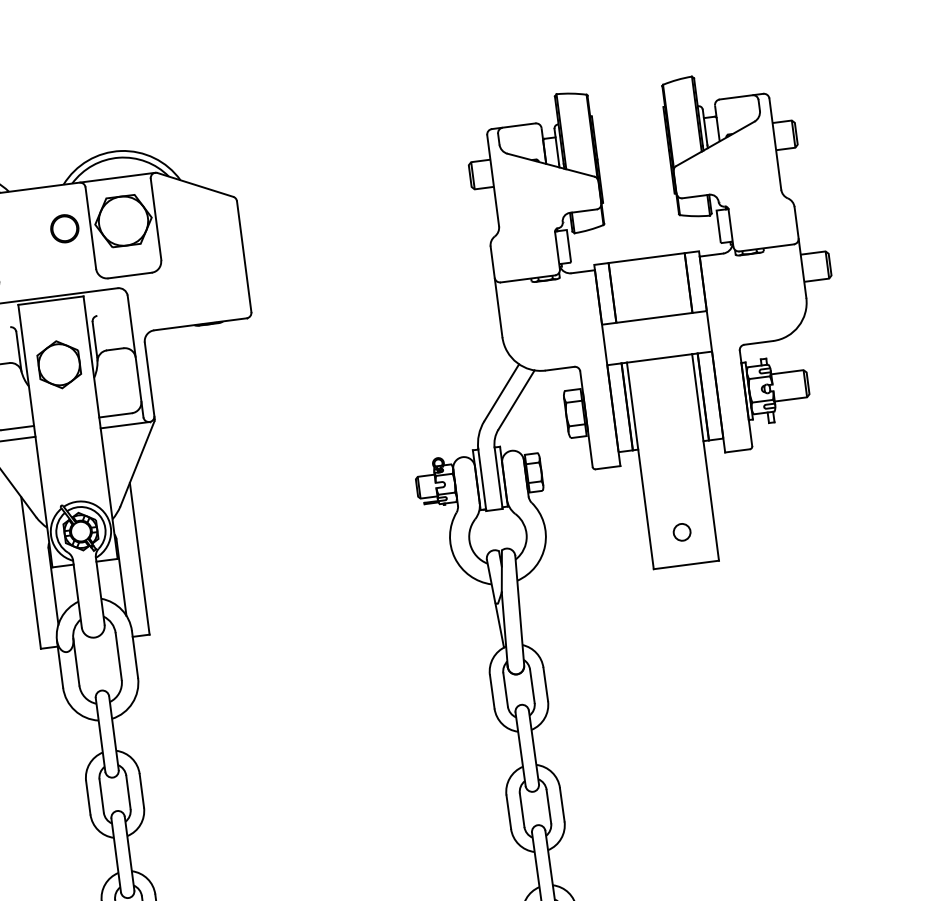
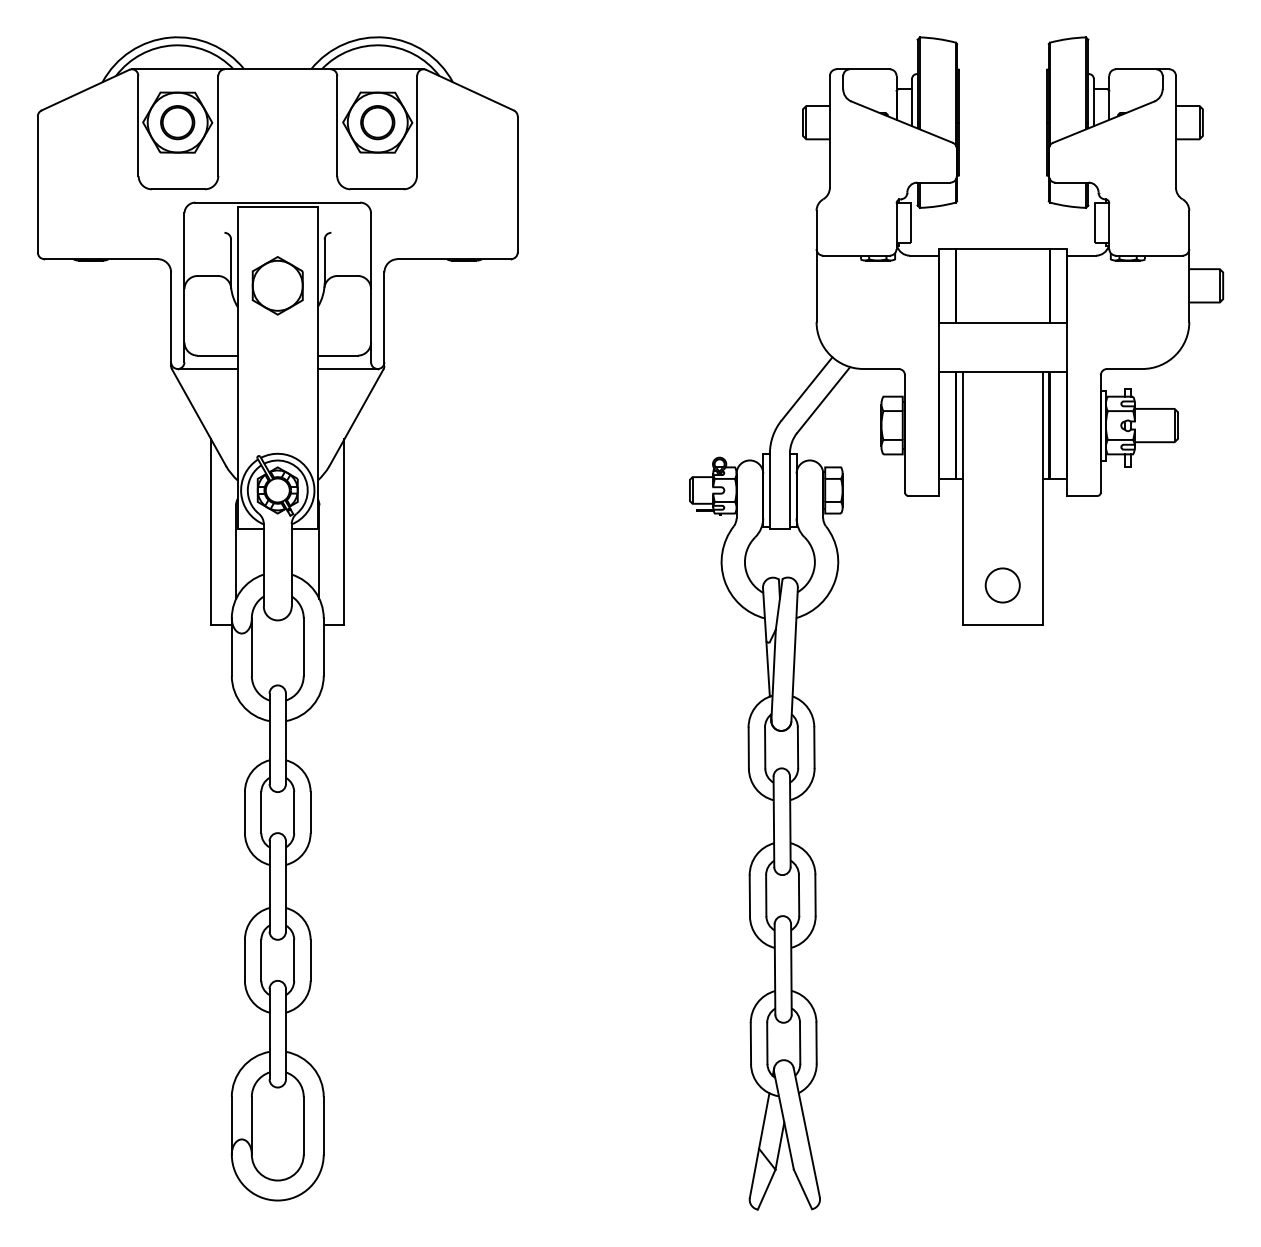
part: (64, 228) -> (377, 122), moved
circle: (681, 532) -> (1002, 585), size x1.67

